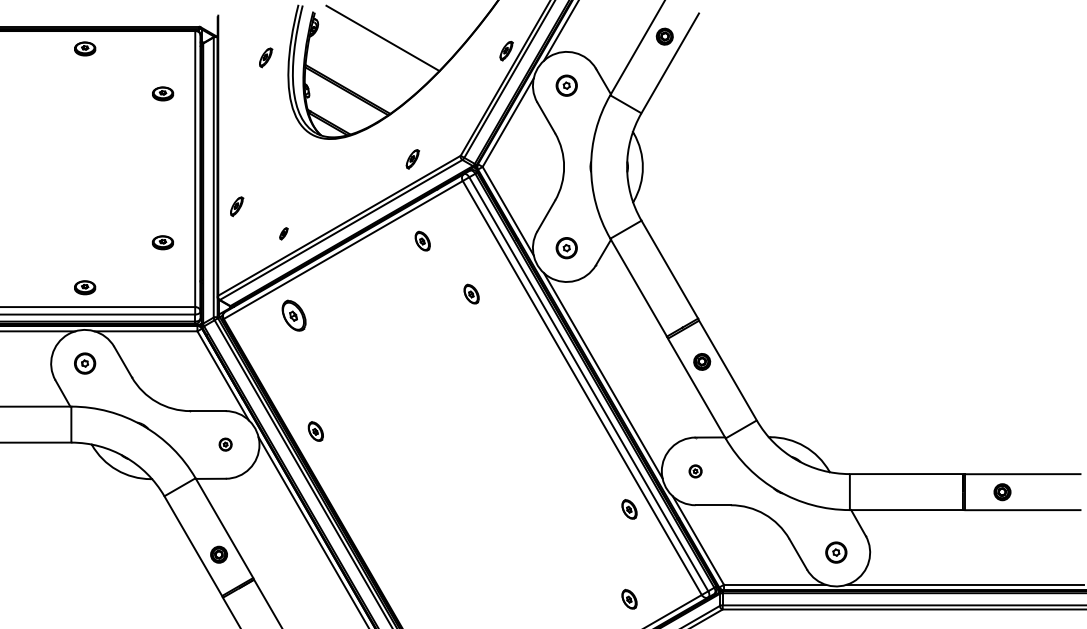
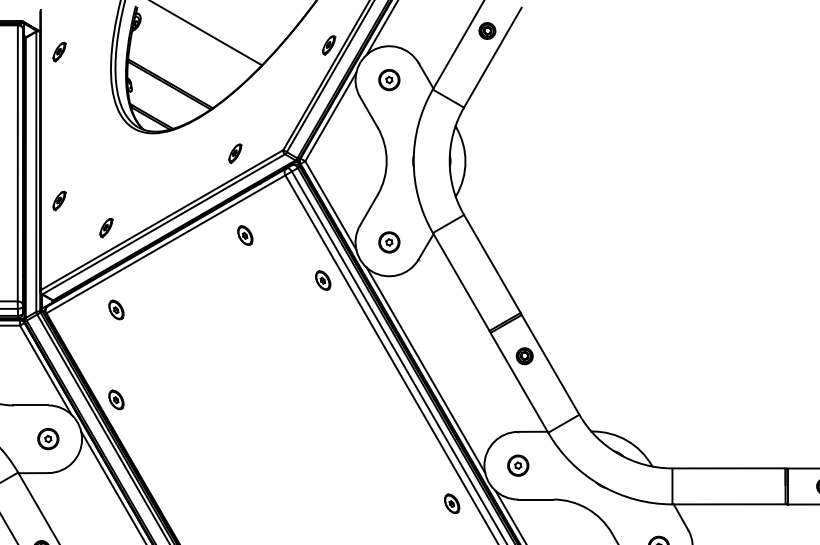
part: (266, 57) -> (60, 51), moved
part: (283, 233) -> (106, 227), size x1.67
part: (471, 293) -> (323, 279), moved
part: (293, 315) -> (116, 309), size x0.62
part: (315, 431) -> (116, 399), moved
part: (225, 444) -> (48, 438), size x1.67
part: (695, 471) -> (518, 465), size x1.67

